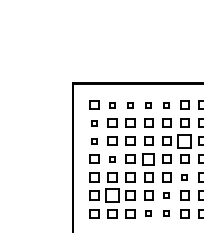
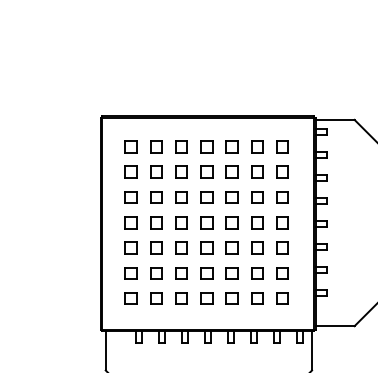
part: (112, 104) -> (156, 146), size x1.67
part: (130, 104) -> (181, 146), size x1.67
part: (148, 104) -> (206, 146), size x1.67
part: (166, 104) -> (231, 146), size x1.67
part: (94, 122) -> (130, 171), size x1.67
part: (94, 141) -> (130, 197), size x1.67
part: (184, 141) -> (257, 197), size x0.62
part: (112, 159) -> (156, 222), size x1.67
part: (148, 159) -> (206, 222), size x0.71
part: (184, 177) -> (257, 247), size x1.67
part: (112, 195) -> (156, 273), size x0.62
part: (166, 195) -> (231, 273), size x1.67
part: (148, 213) -> (206, 298), size x1.67
part: (166, 213) -> (231, 298), size x1.67

